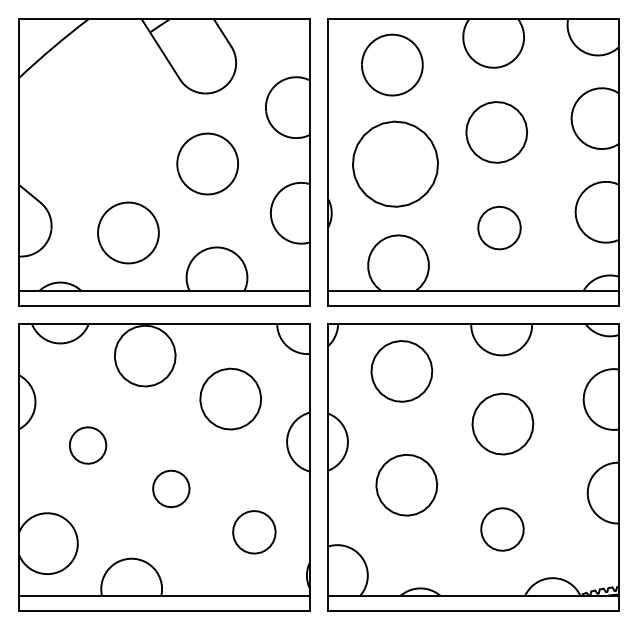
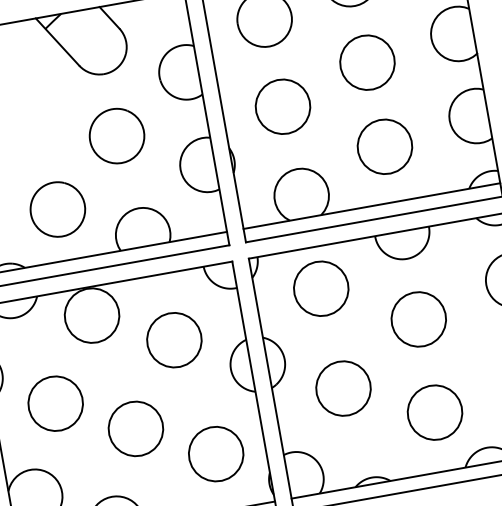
part: (395, 164) -> (283, 106), size x0.71
part: (499, 227) -> (384, 146), size x1.43
part: (87, 445) -> (55, 403), size x1.67
part: (171, 488) -> (136, 428), size x1.67
part: (502, 529) -> (435, 412), size x1.43
part: (254, 532) -> (216, 454), size x1.43

